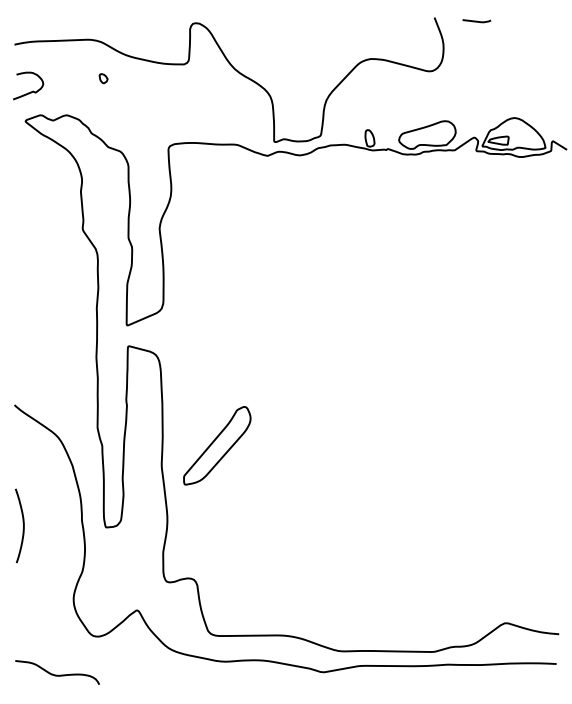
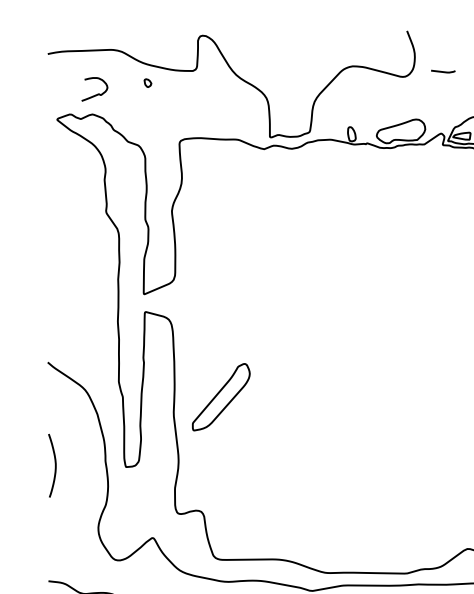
line: (476, 21) -> (442, 71), moved
part: (103, 78) -> (147, 83), moved
curve: (30, 91) -> (96, 94), moved

